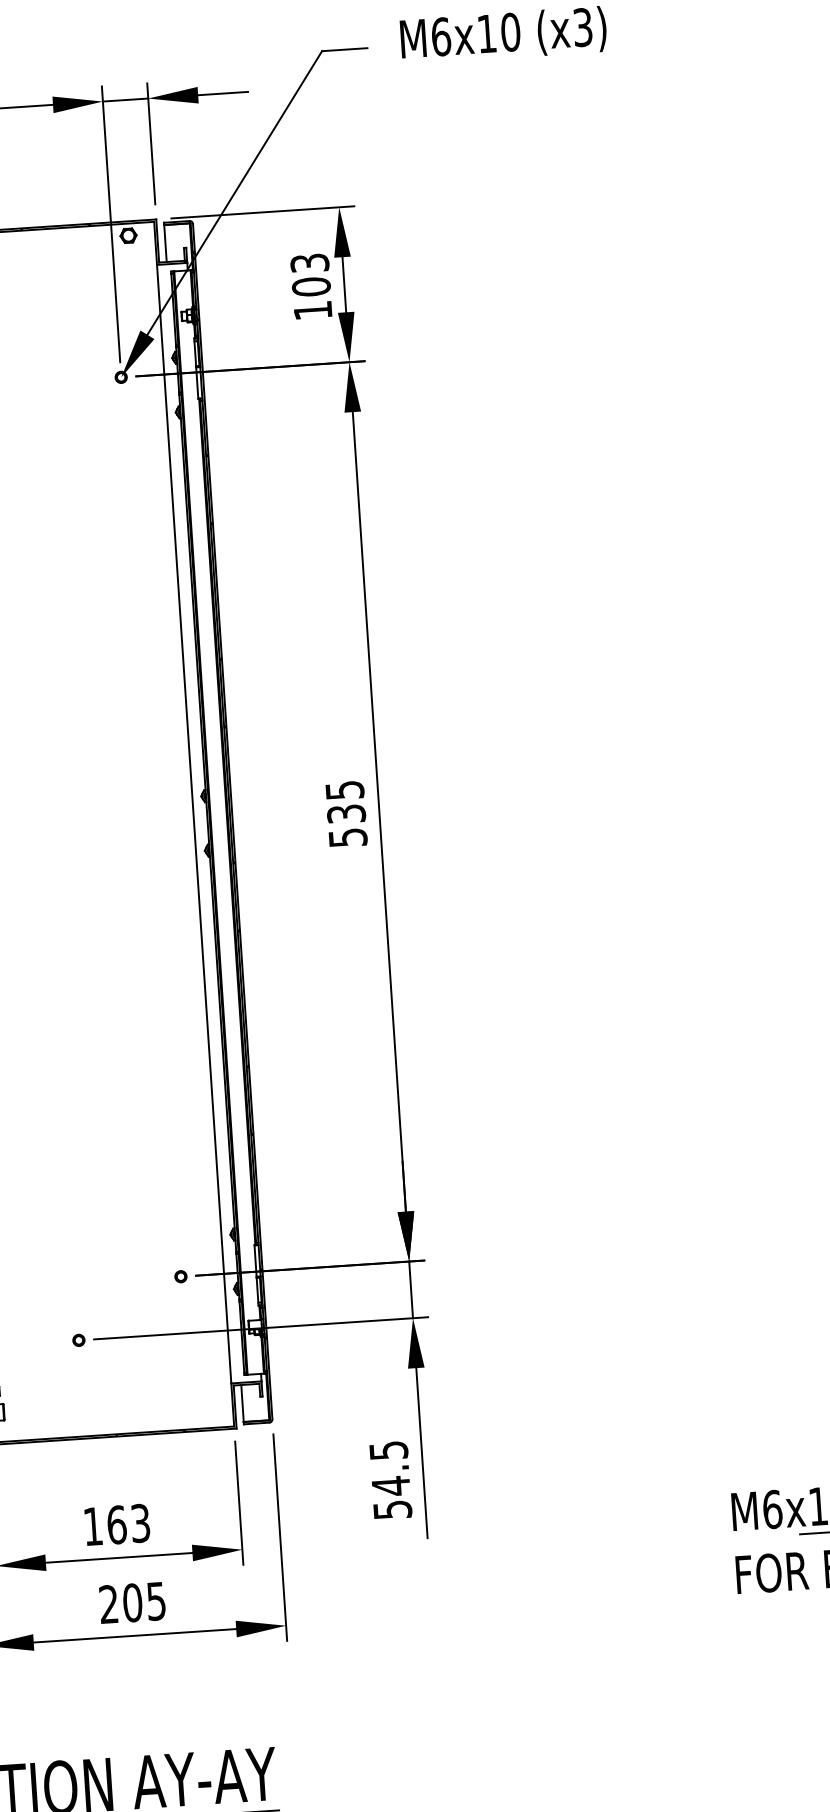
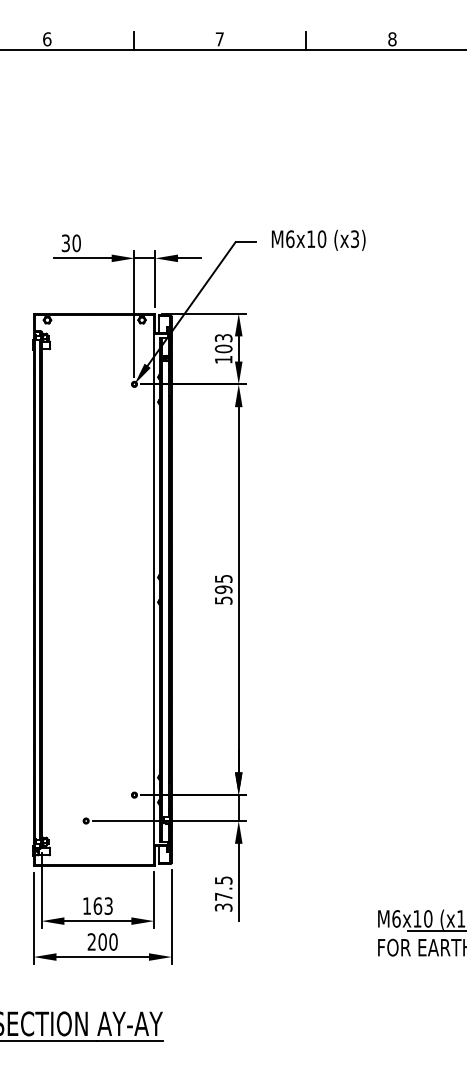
text: (345, 813) -> (223, 589), 535 -> 595
text: (391, 1496) -> (223, 901), 54.5 -> 37.5
text: (156, 1600) -> (113, 941), 205 -> 200

